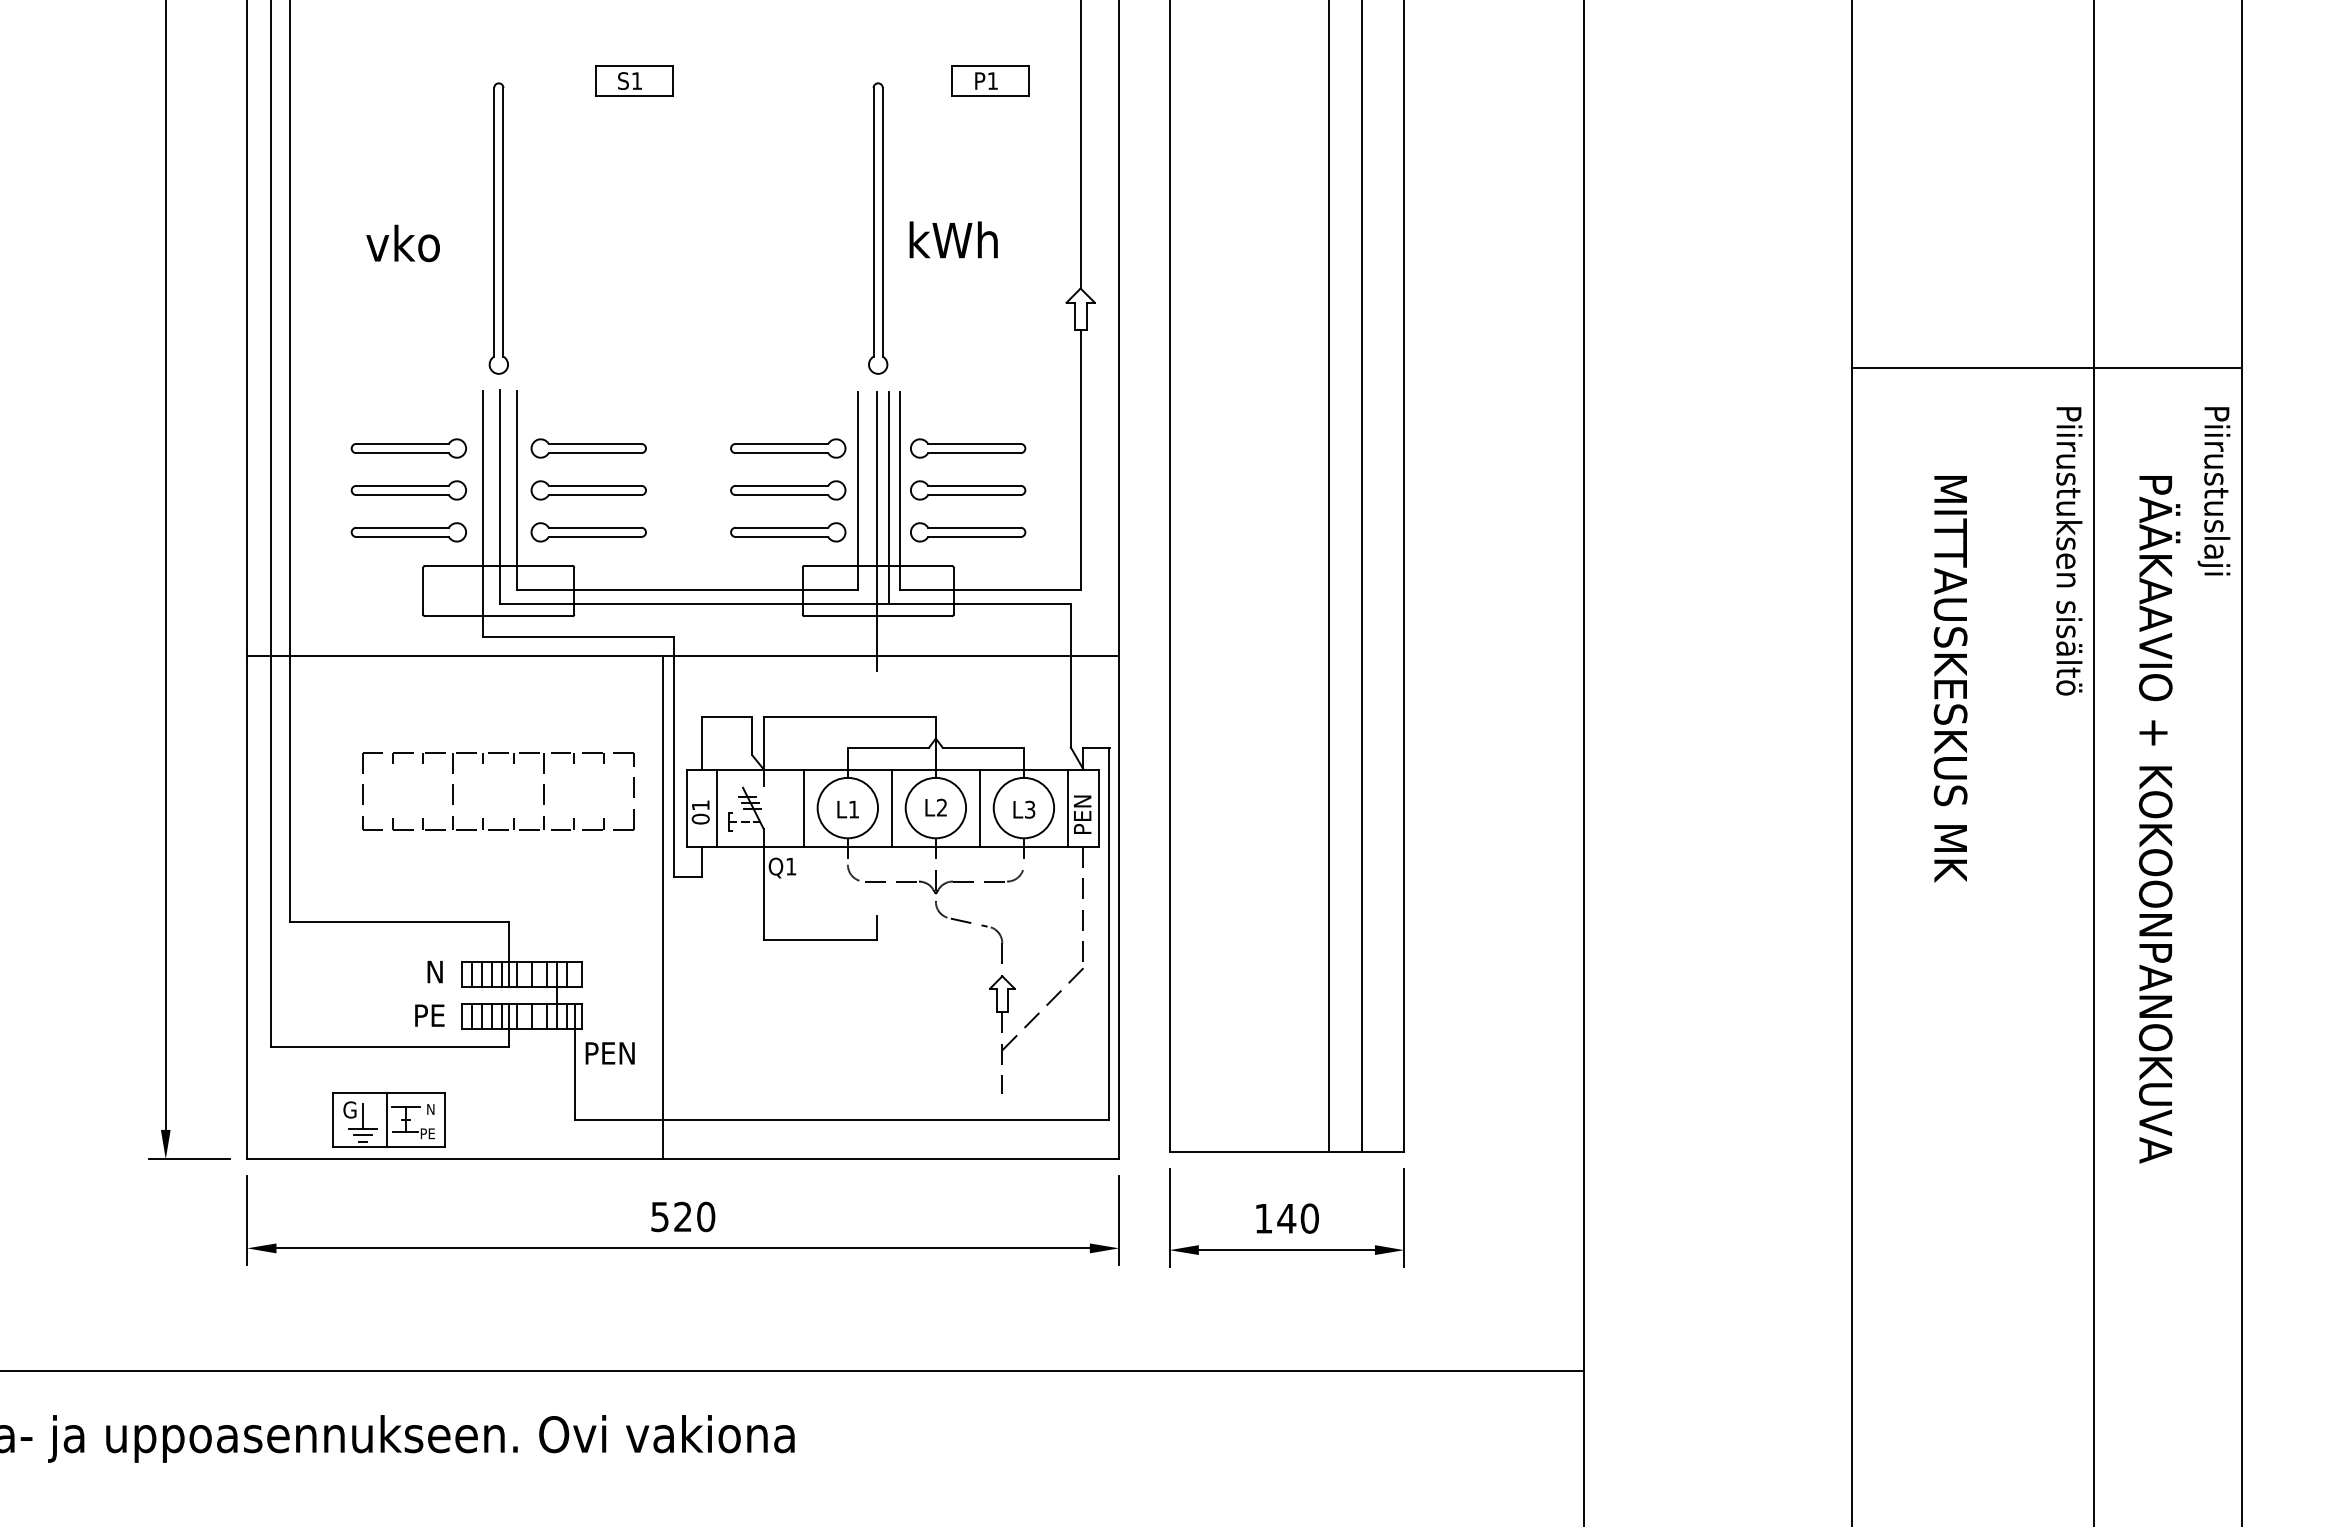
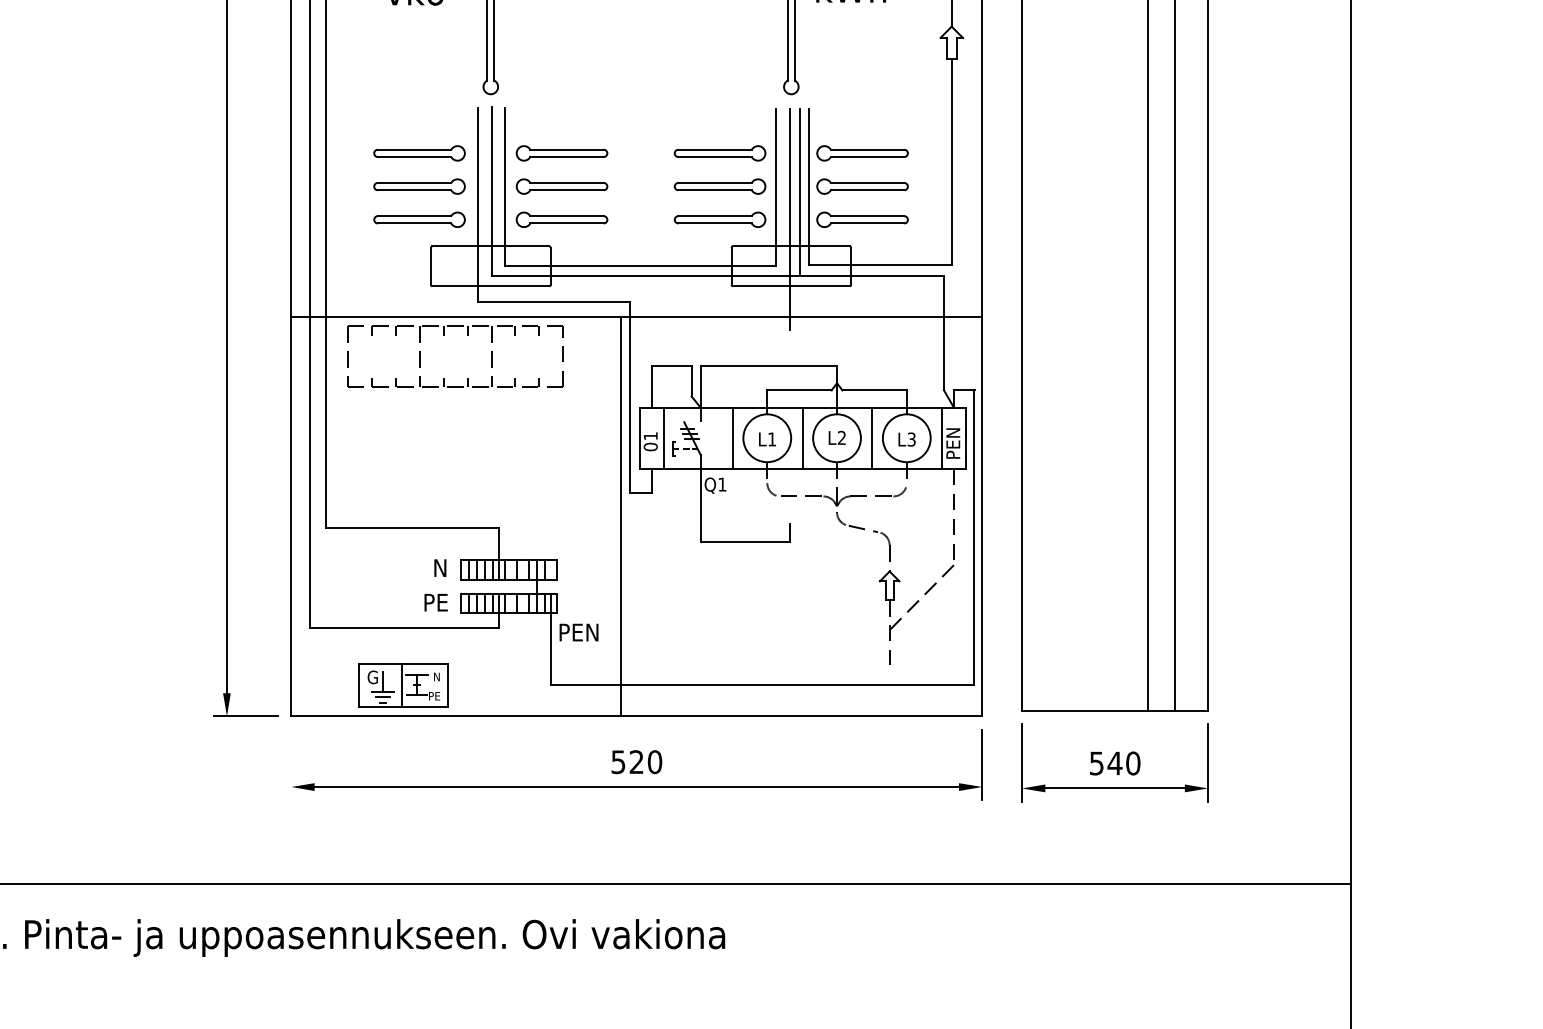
part: (483, 818) -> (443, 378), moved
text: (1263, 1218) -> (1096, 763), 140 -> 540
line: (247, 1220) -> (291, 764), removed

